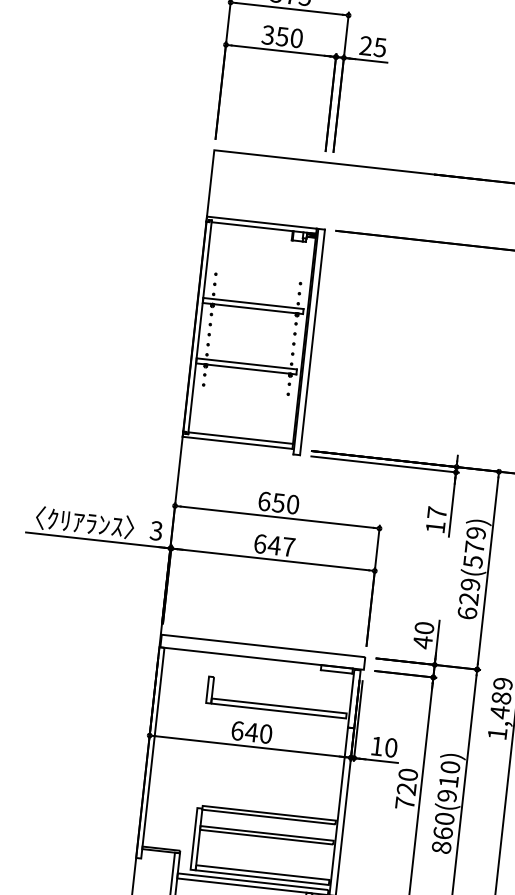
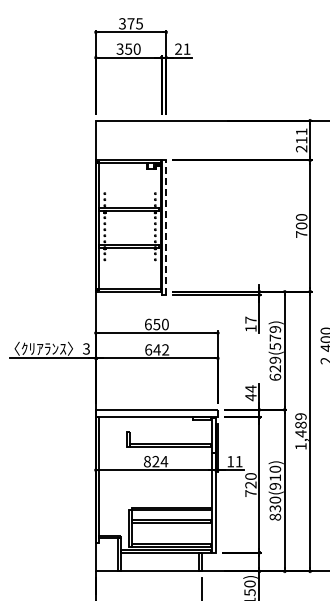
text: (379, 46) -> (186, 48), 25 -> 21
line: (312, 342) -> (166, 227), solid -> dashed
text: (288, 546) -> (165, 349), 647 -> 642
text: (423, 627) -> (250, 388), 40 -> 44
text: (252, 732) -> (156, 461), 640 -> 824
text: (390, 747) -> (238, 461), 10 -> 11
text: (443, 832) -> (275, 508), 860(910) -> 830(910)

